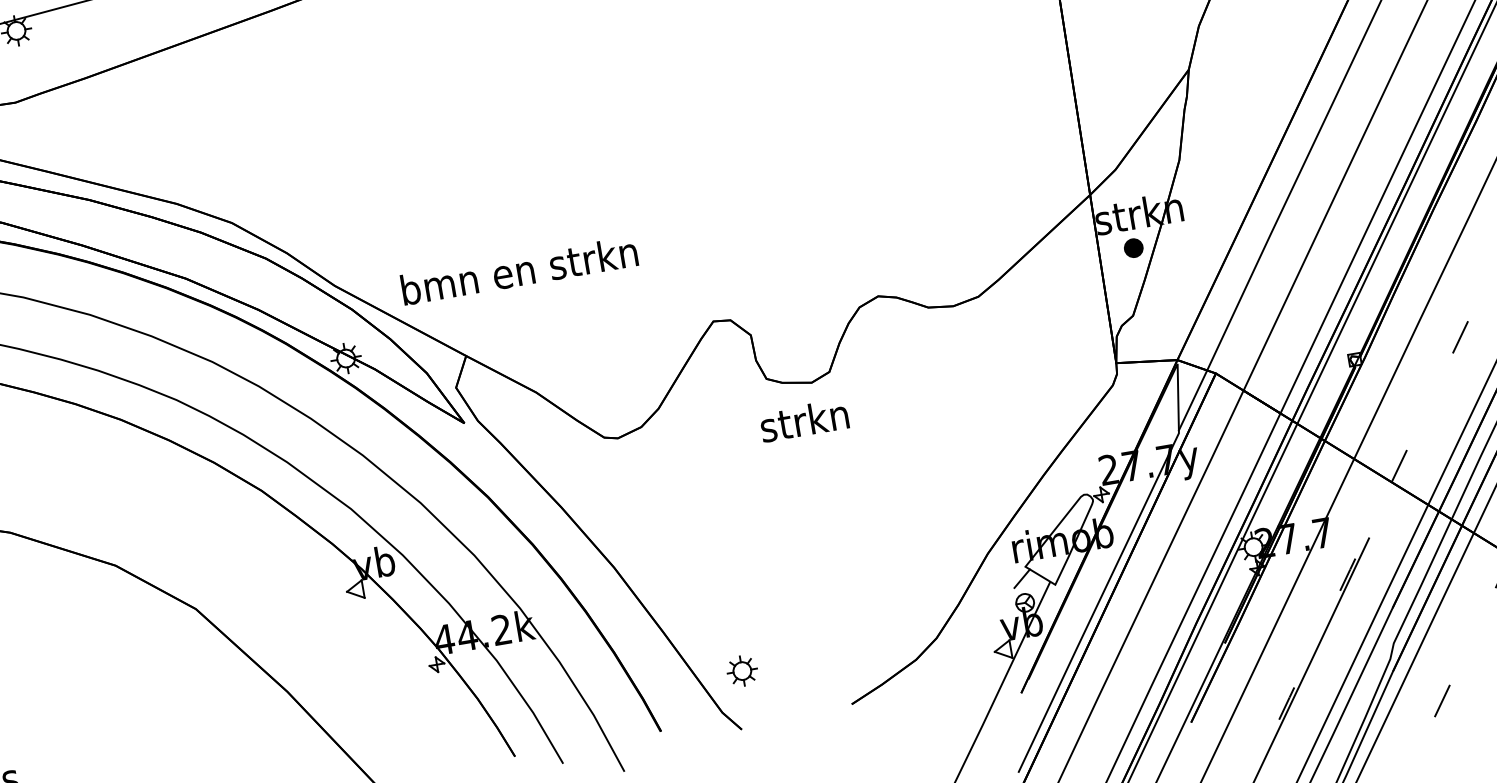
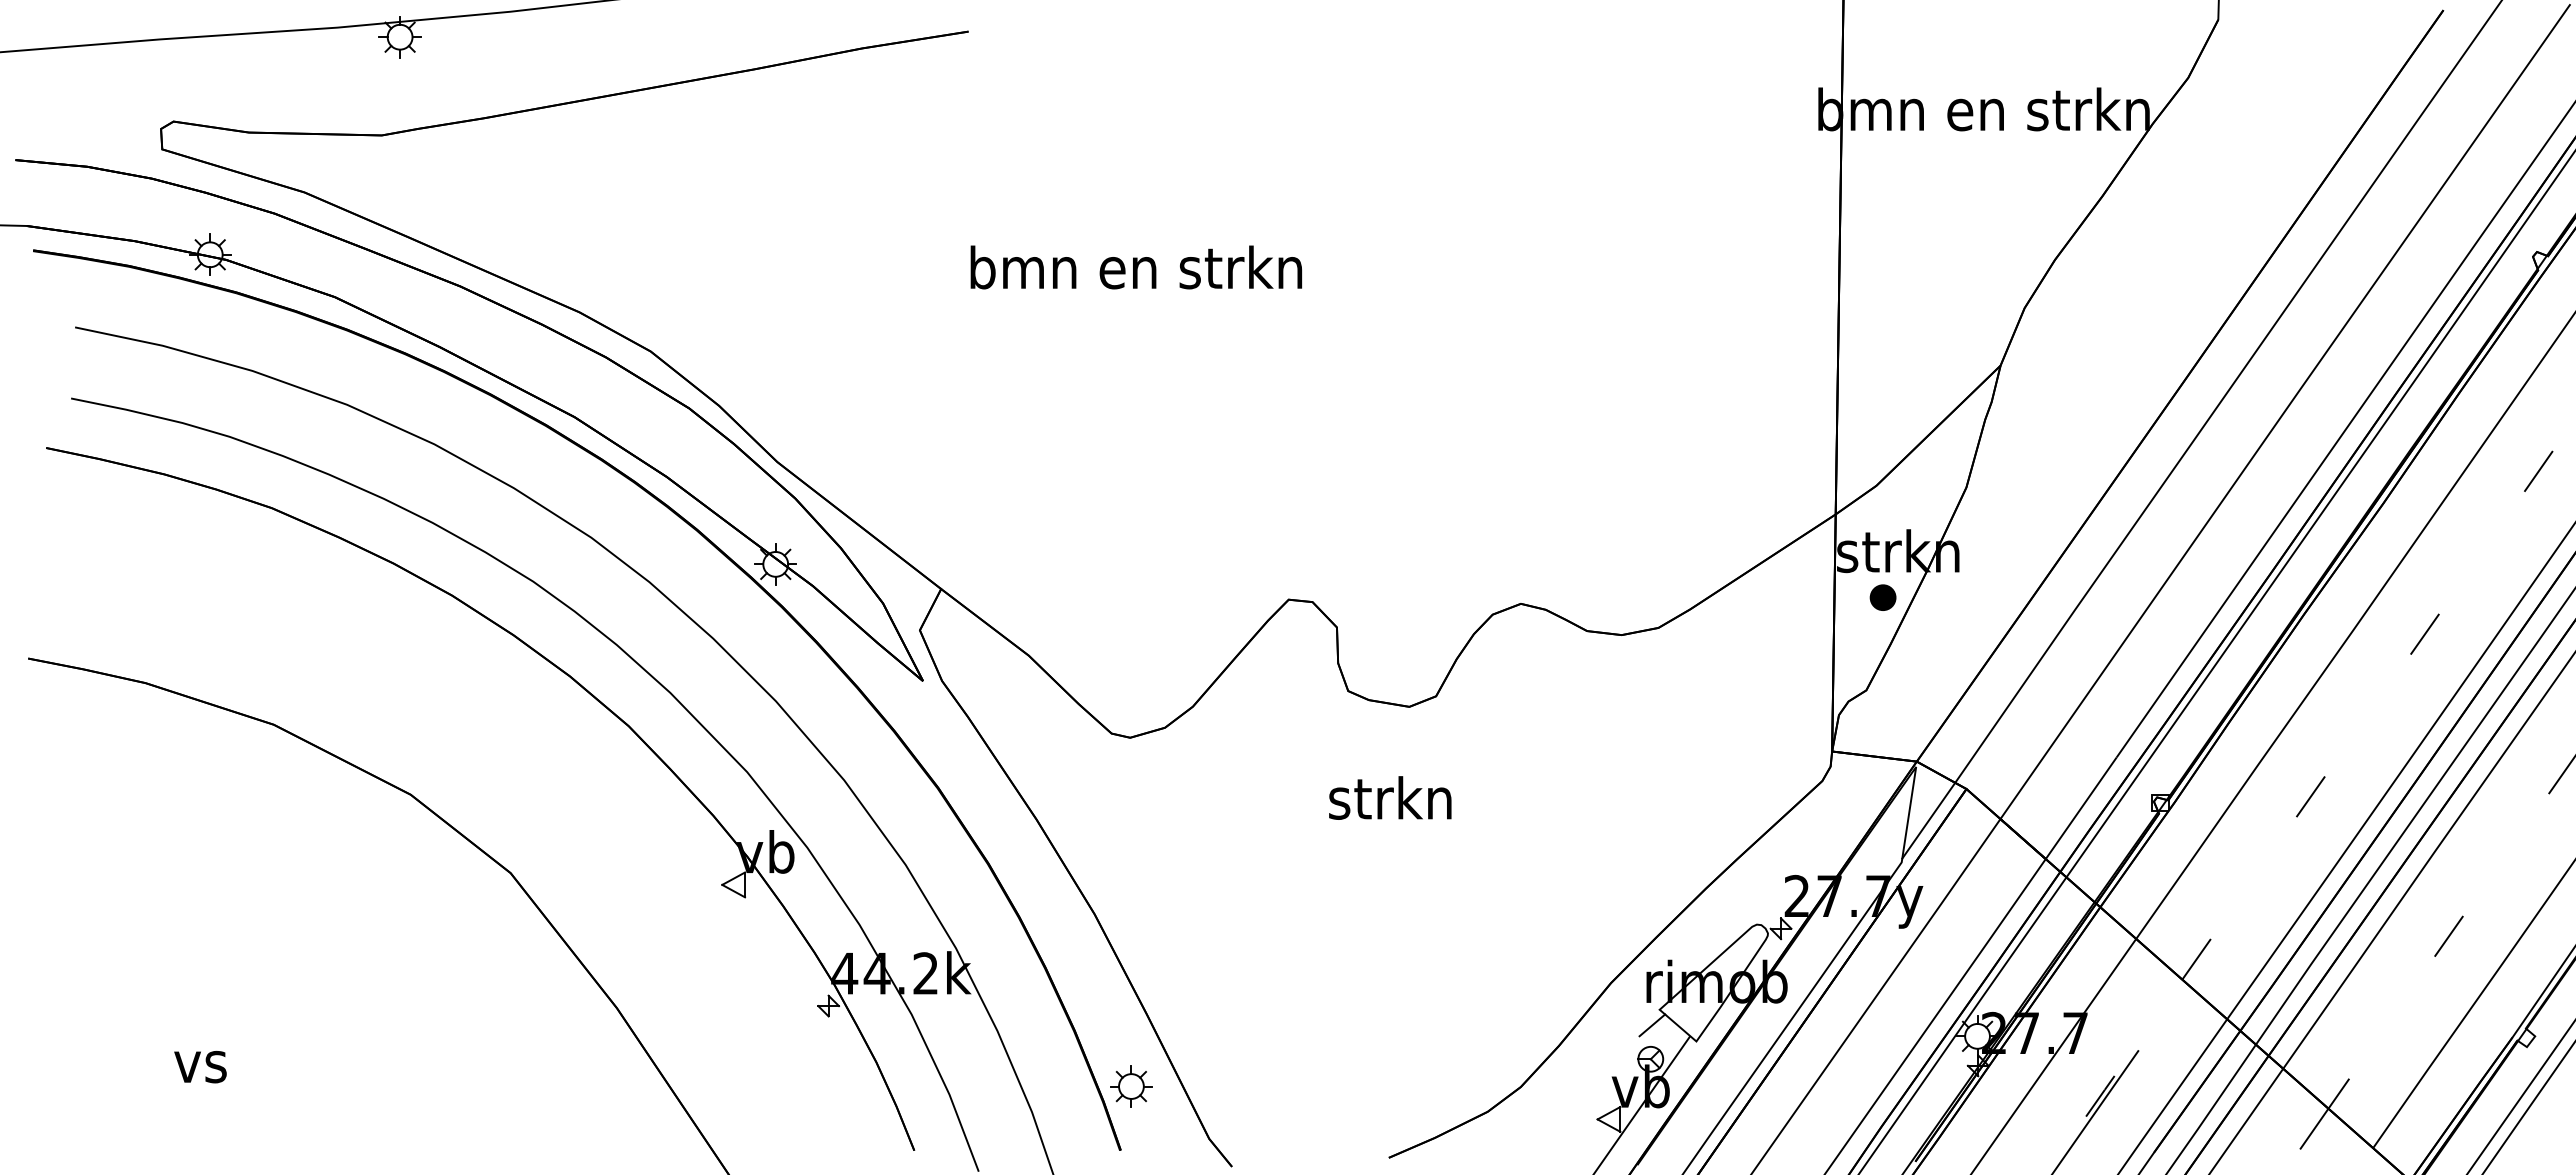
text: (519, 270) -> (1136, 267), moved
text: (804, 420) -> (1390, 797), moved
part: (742, 671) -> (1131, 1086), moved

